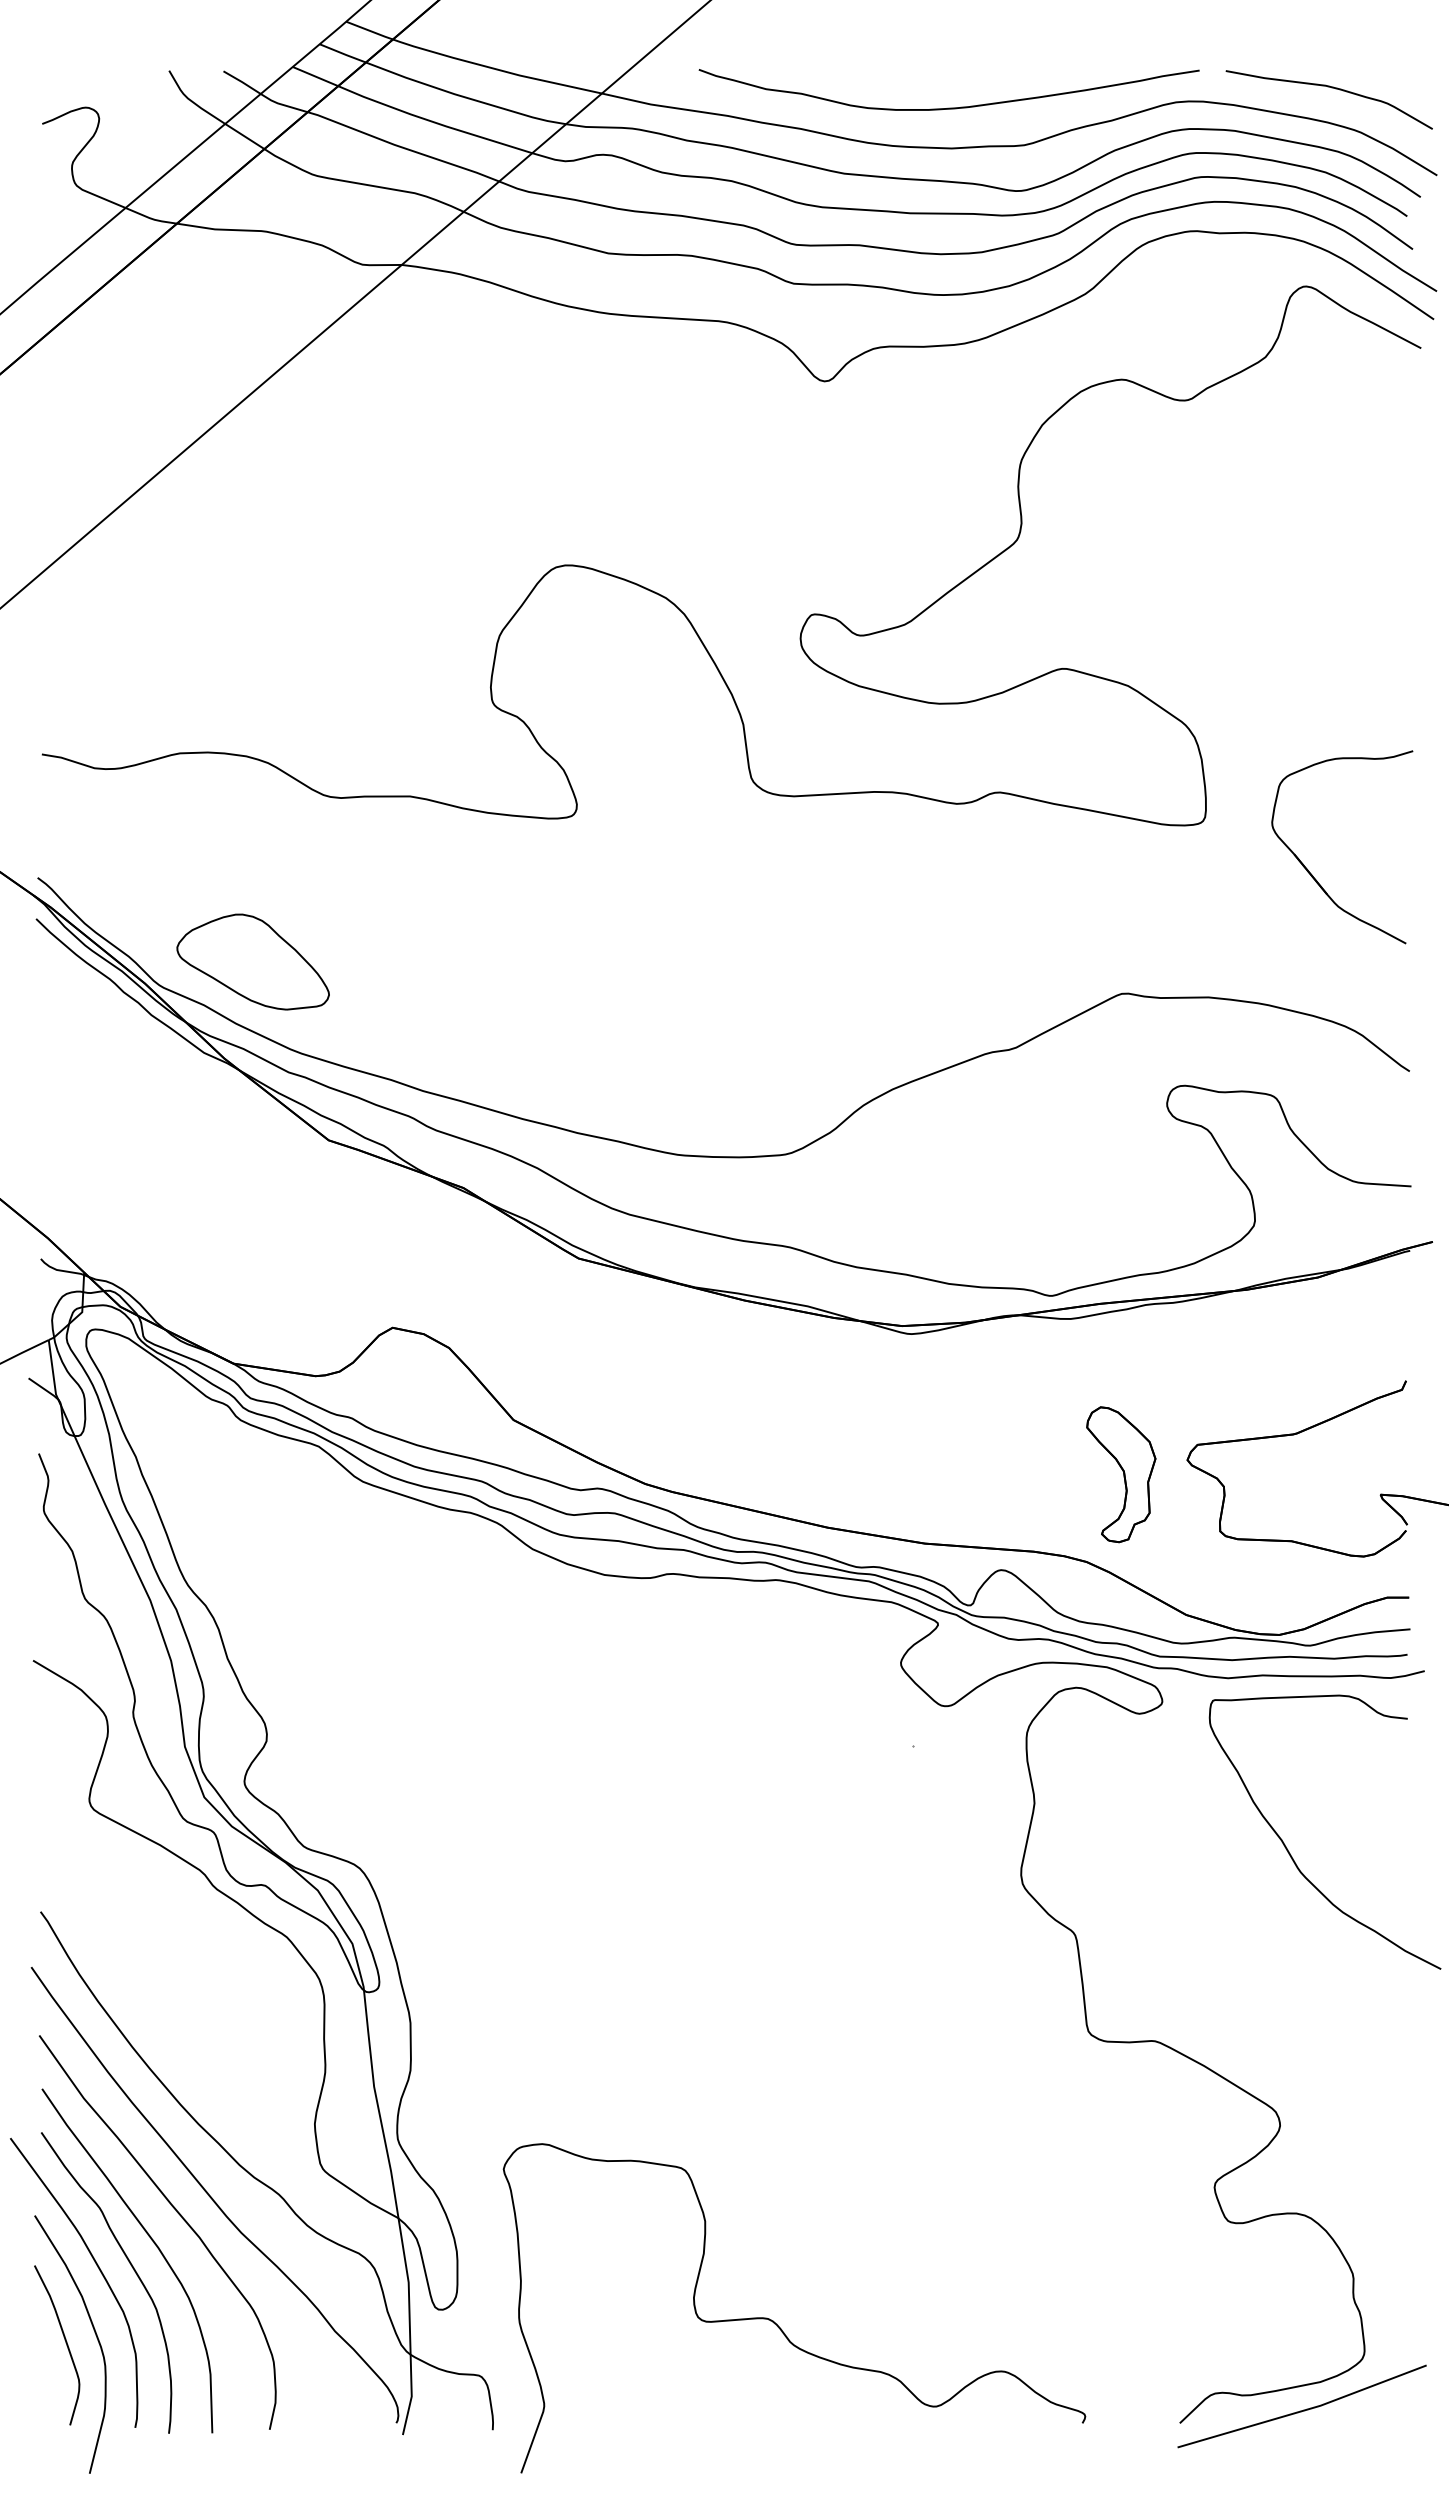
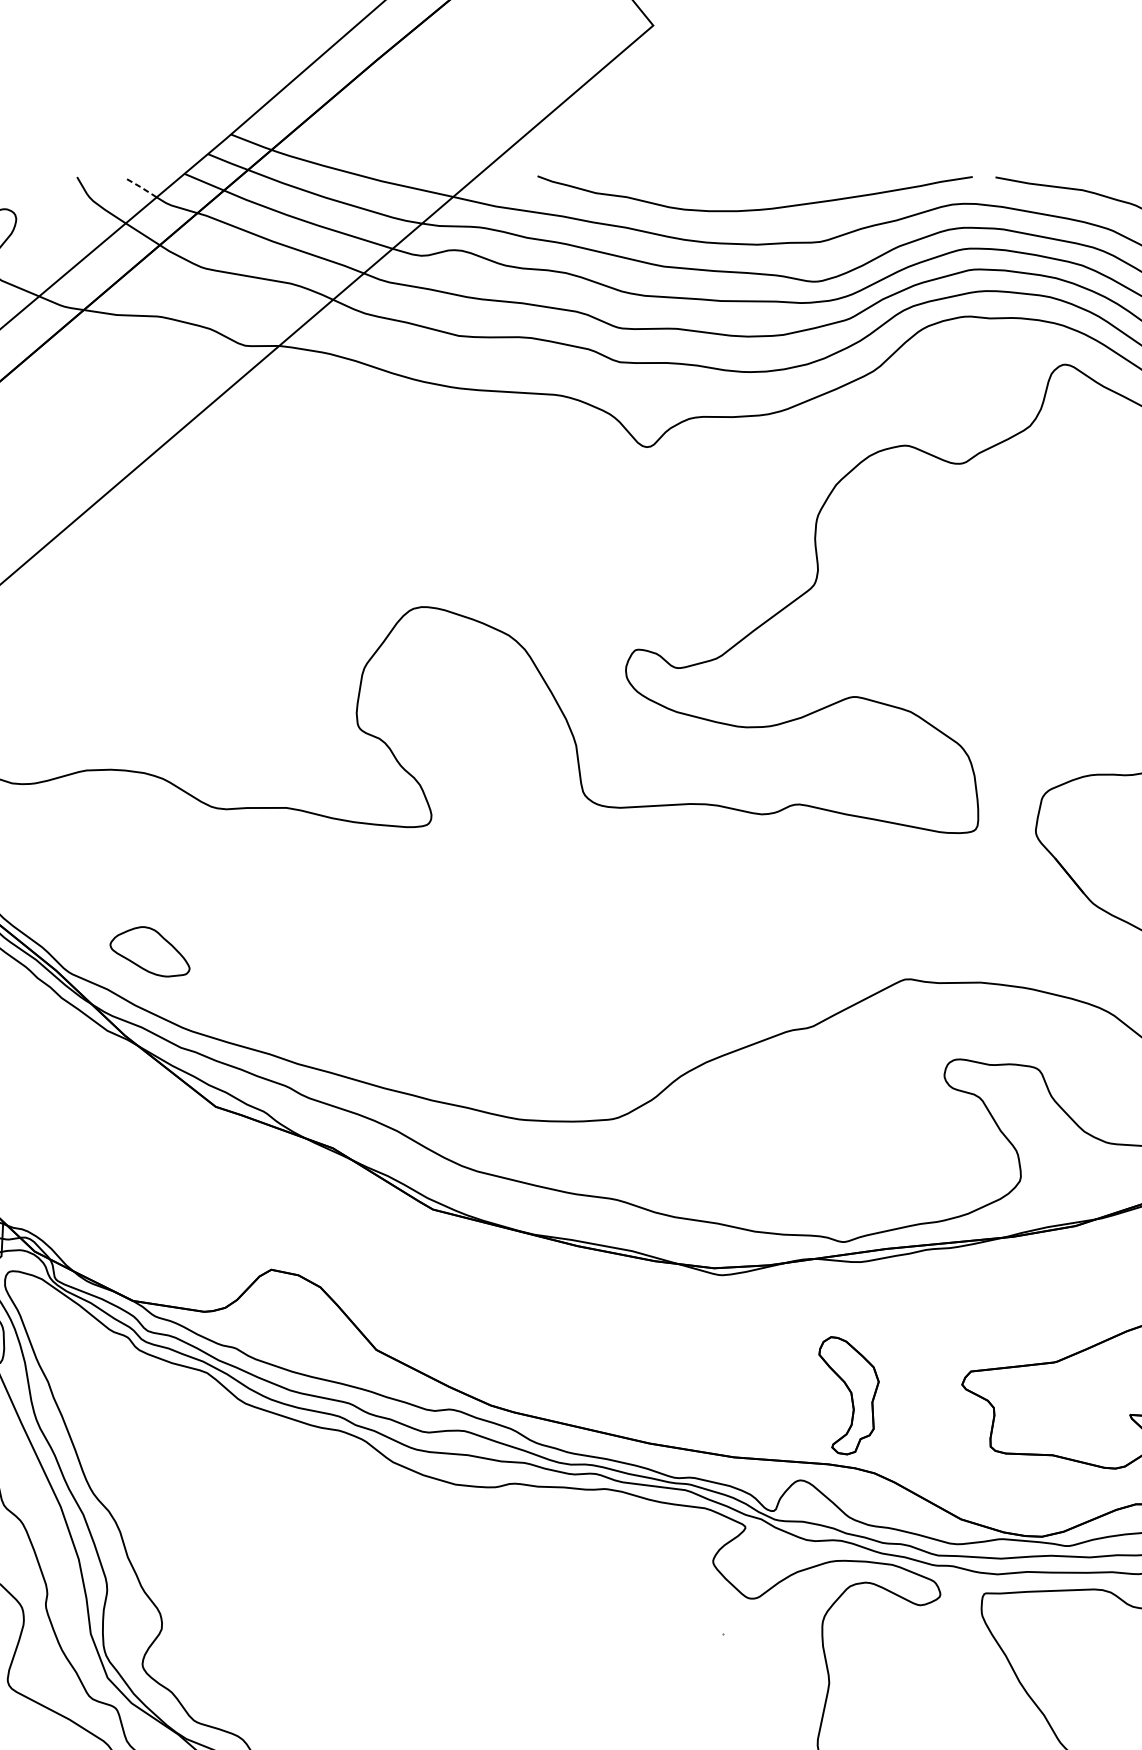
line: (242, 82) -> (140, 187), solid -> dashed
part: (252, 961) -> (149, 951), size x0.6
part: (1121, 1474) -> (849, 1395), moved

